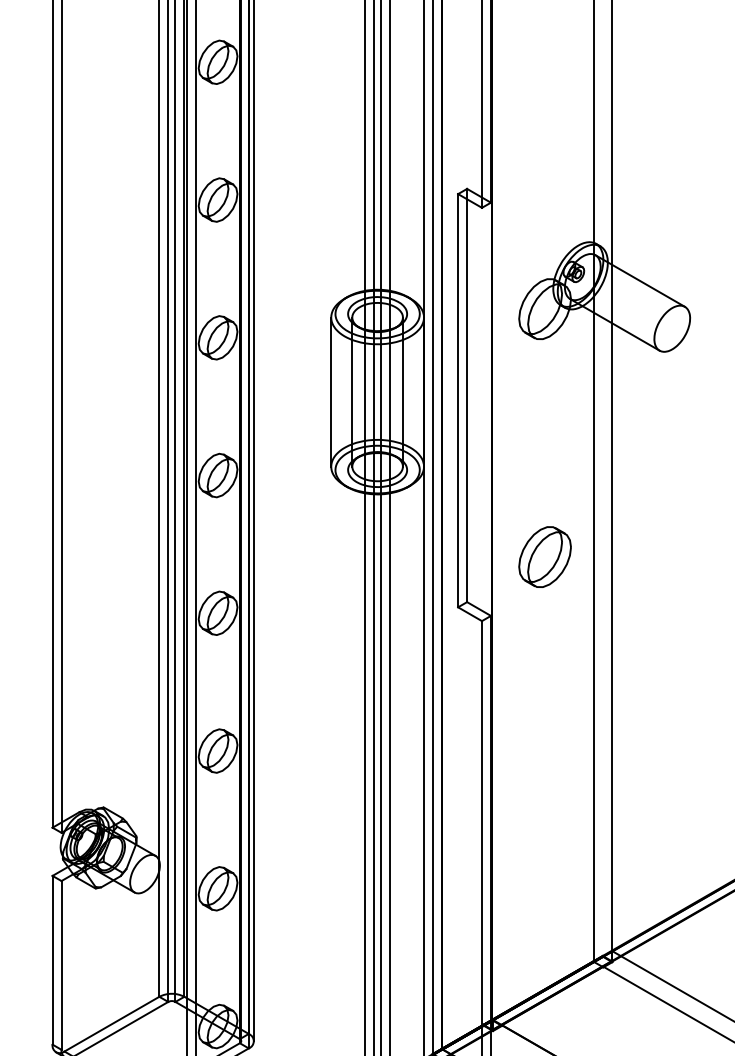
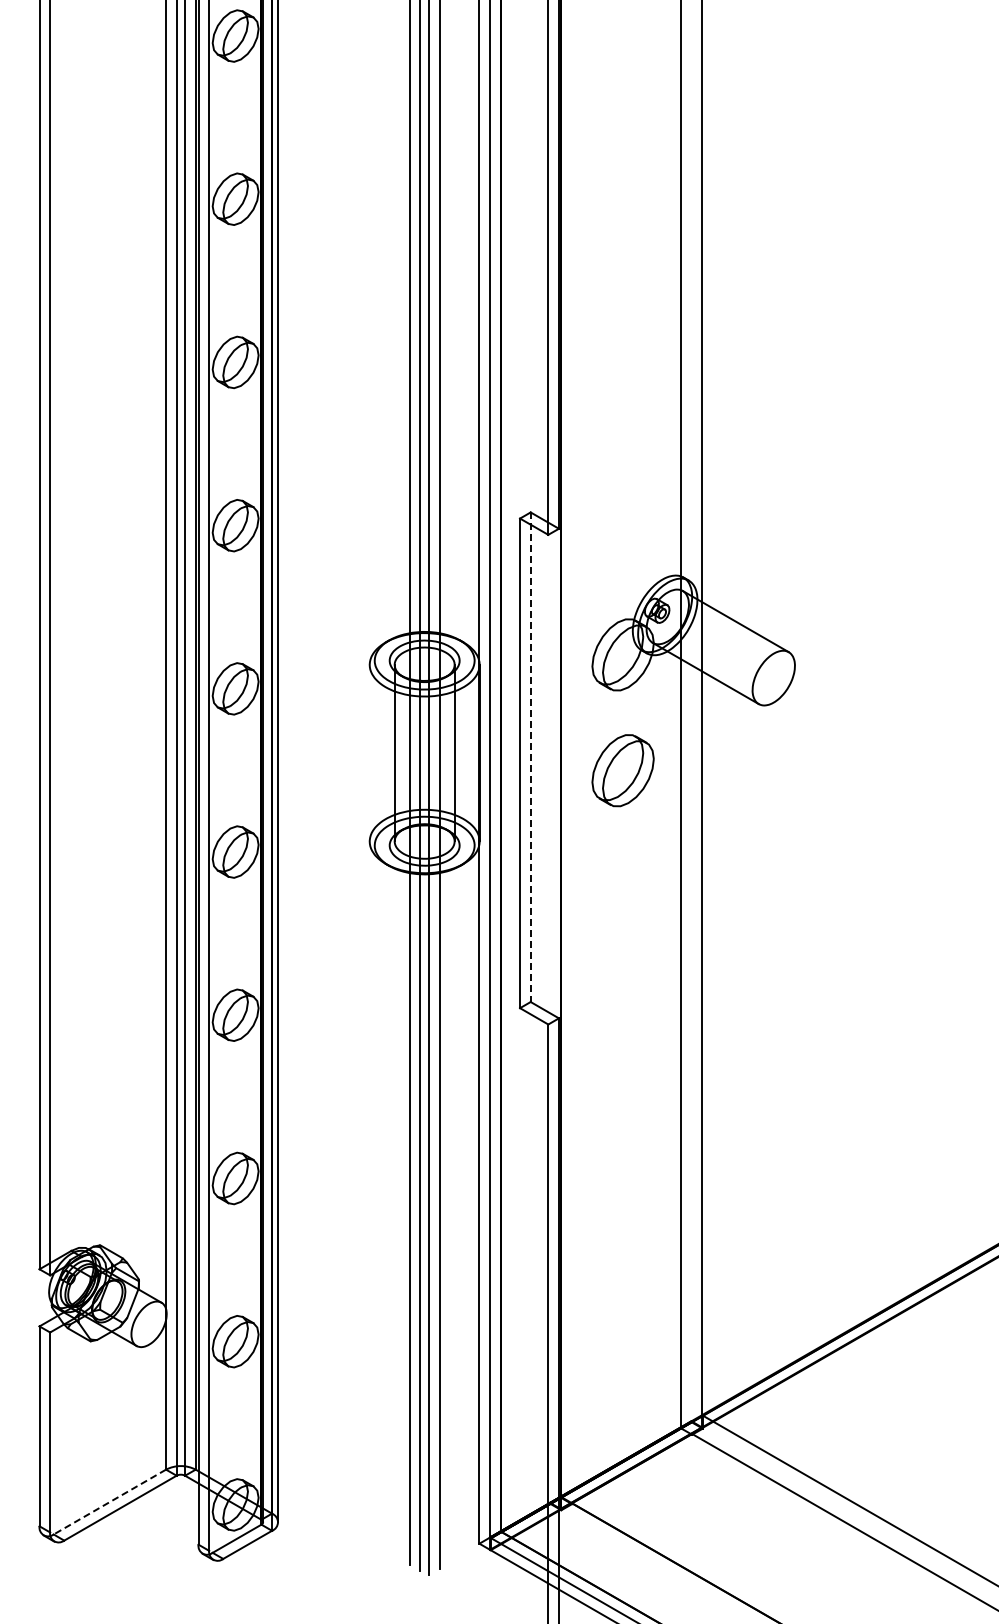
line: (331, 391) -> (369, 752), removed
line: (466, 395) -> (530, 757), solid -> dashed
part: (544, 556) -> (622, 770), moved
line: (111, 1024) -> (109, 1502), solid -> dashed

